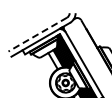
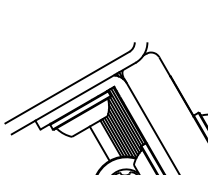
line: (37, 34) -> (66, 87), dashed -> solid

